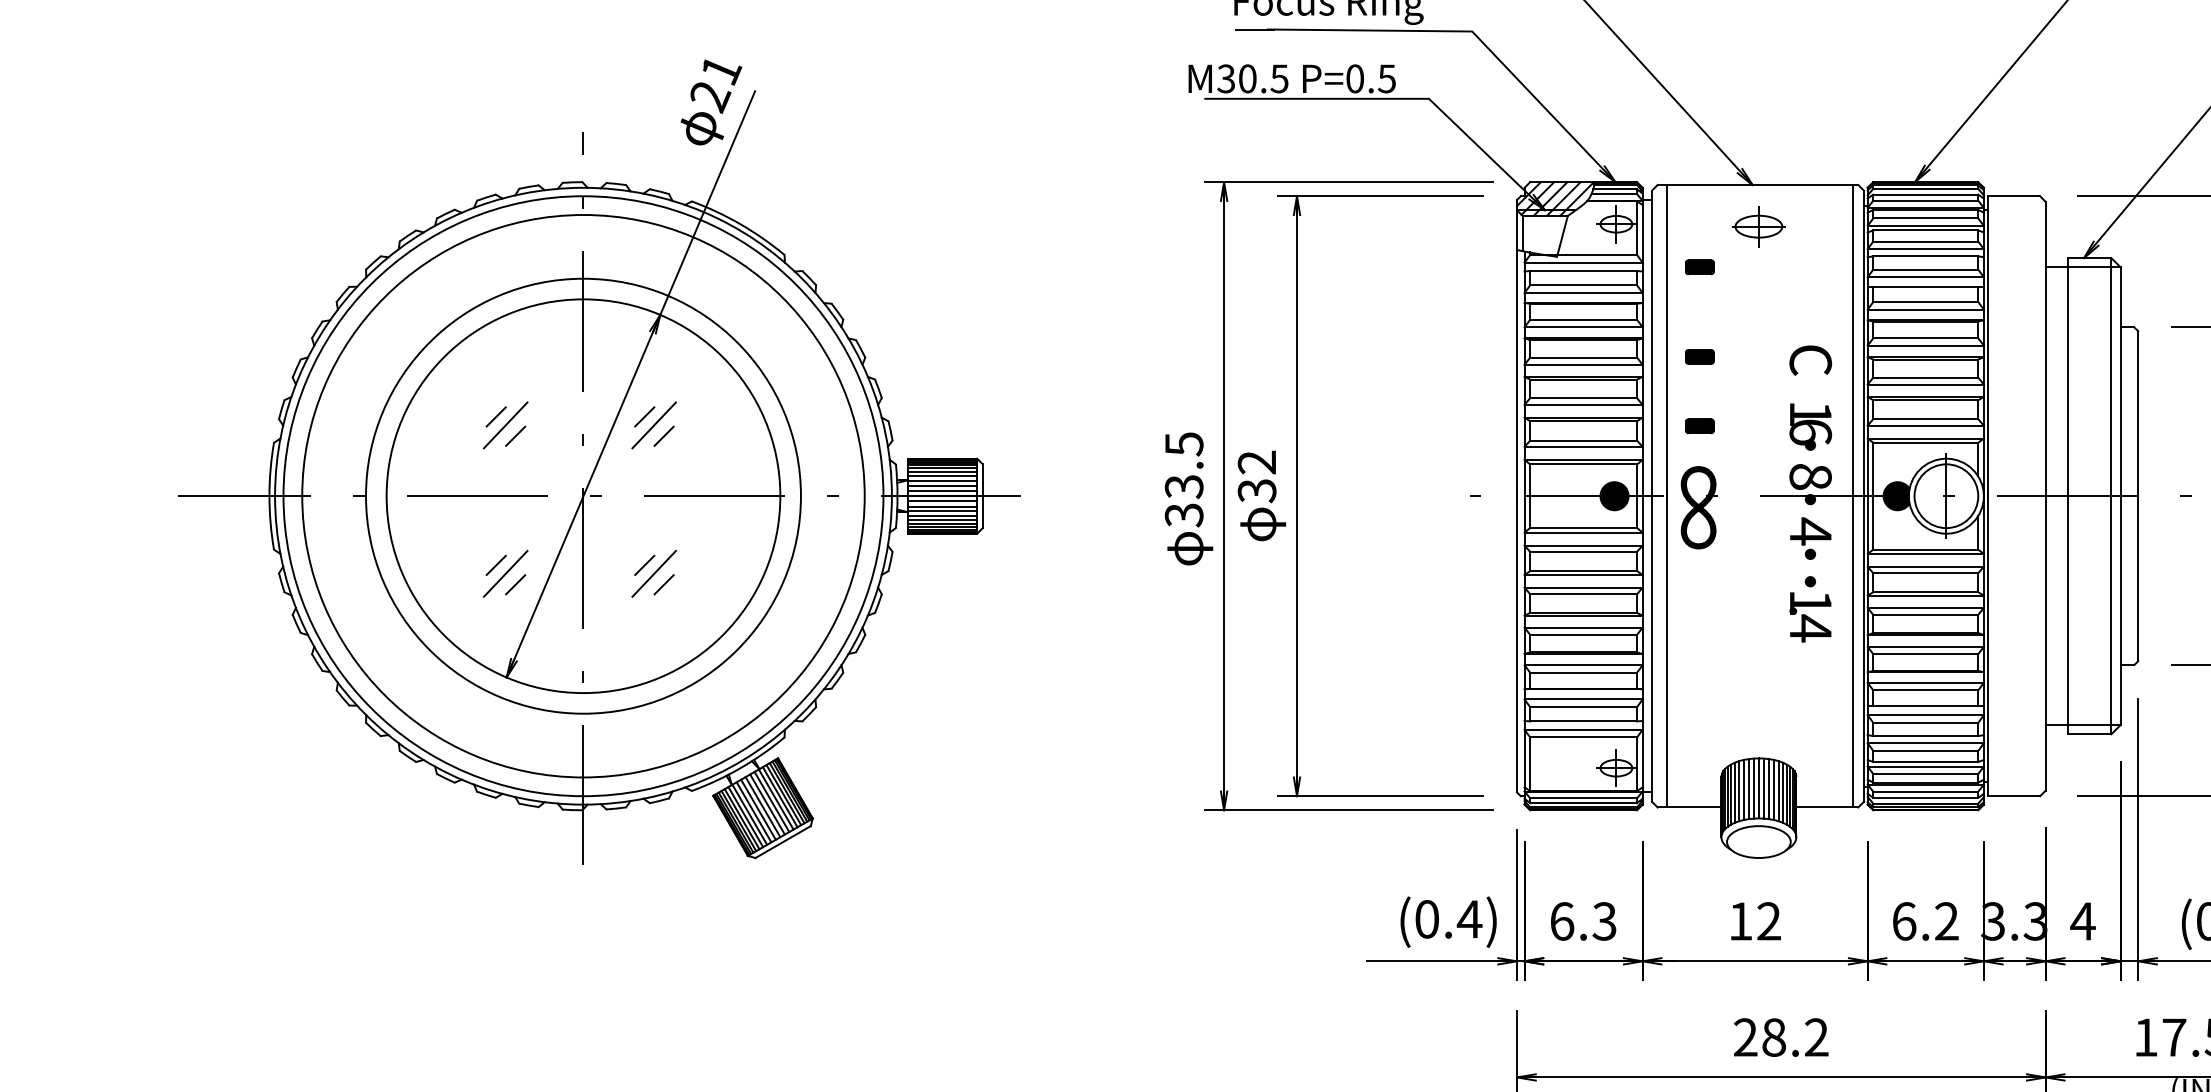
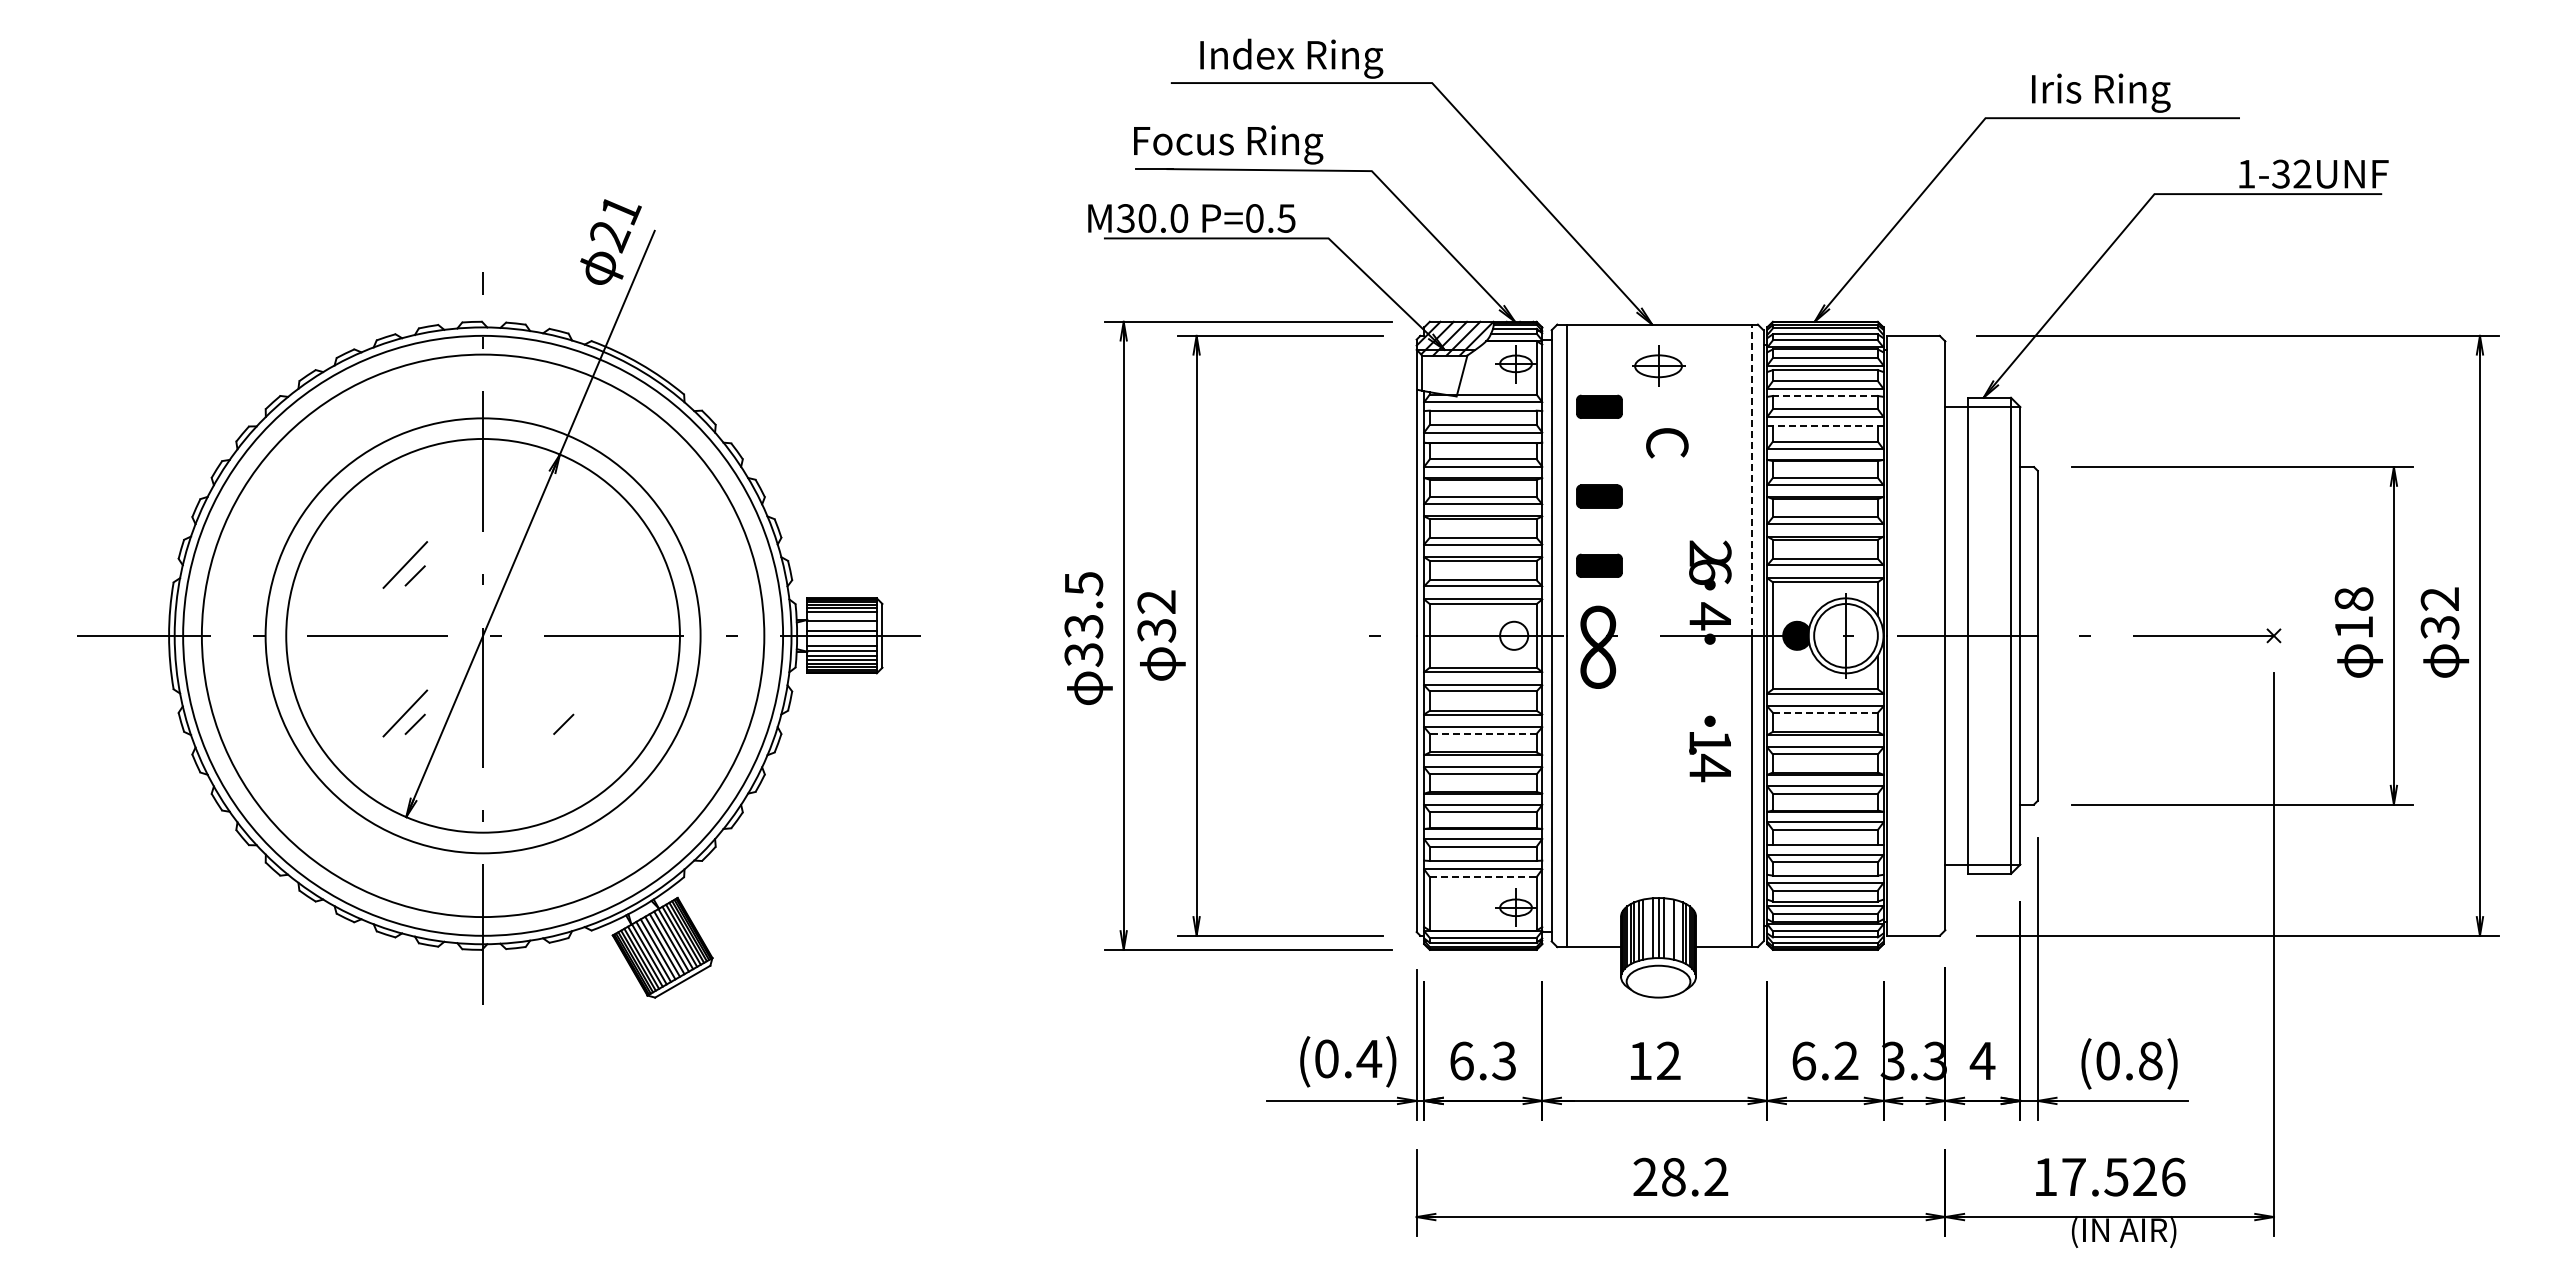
text: (1279, 78) -> (1179, 218), M30.5 -> M30.0
line: (1924, 255) -> (1824, 395), solid -> dashed
part: (1699, 266) -> (1599, 406), size x1.6
line: (1925, 286) -> (1825, 426), solid -> dashed
line: (1852, 340) -> (1752, 480), solid -> dashed
part: (1699, 356) -> (1599, 496), size x1.6
text: (1810, 360) -> (1667, 443), moved
text: (1810, 413) -> (1710, 553), 1 -> 2
line: (495, 416) -> (395, 556), removed
line: (643, 416) -> (543, 556), removed
line: (653, 424) -> (553, 564), removed
part: (1699, 425) -> (1599, 565), size x1.6
line: (663, 435) -> (563, 575), removed
line: (941, 475) -> (841, 615), removed
text: (1810, 476) -> (1710, 616), 8 -> 4
line: (941, 485) -> (841, 625), removed
fill: (1614, 495) -> (1514, 635), removed
line: (941, 501) -> (841, 641), removed
part: (1809, 538) -> (1709, 678), removed
line: (495, 564) -> (395, 704), removed
line: (643, 564) -> (543, 704), removed
line: (1925, 572) -> (1825, 712), solid -> dashed
line: (653, 573) -> (553, 713), removed
line: (1582, 593) -> (1482, 733), solid -> dashed
line: (1583, 737) -> (1483, 877), solid -> dashed
line: (1748, 788) -> (1648, 928), removed
line: (1768, 788) -> (1668, 928), removed
line: (1778, 790) -> (1678, 930), removed

